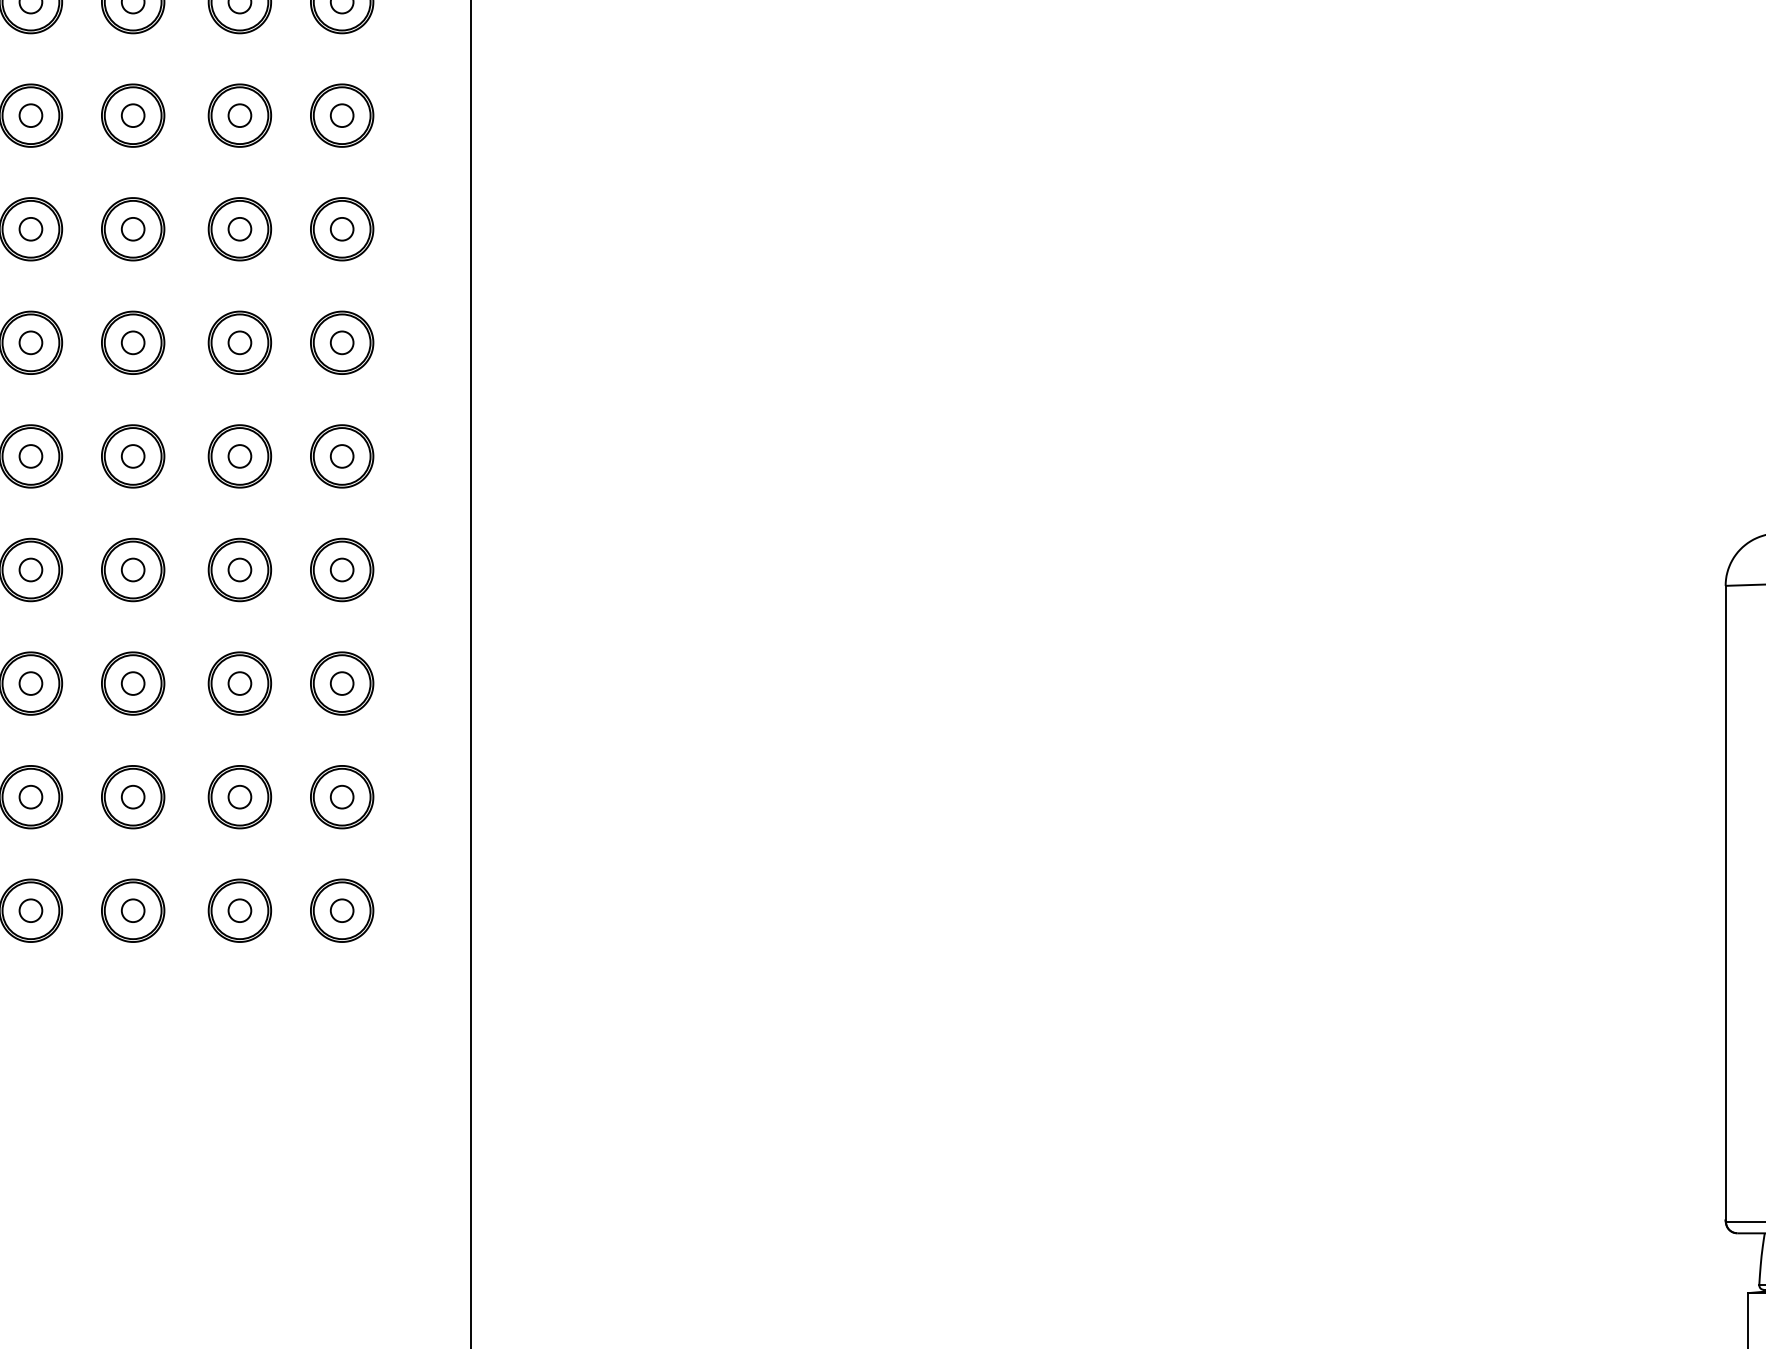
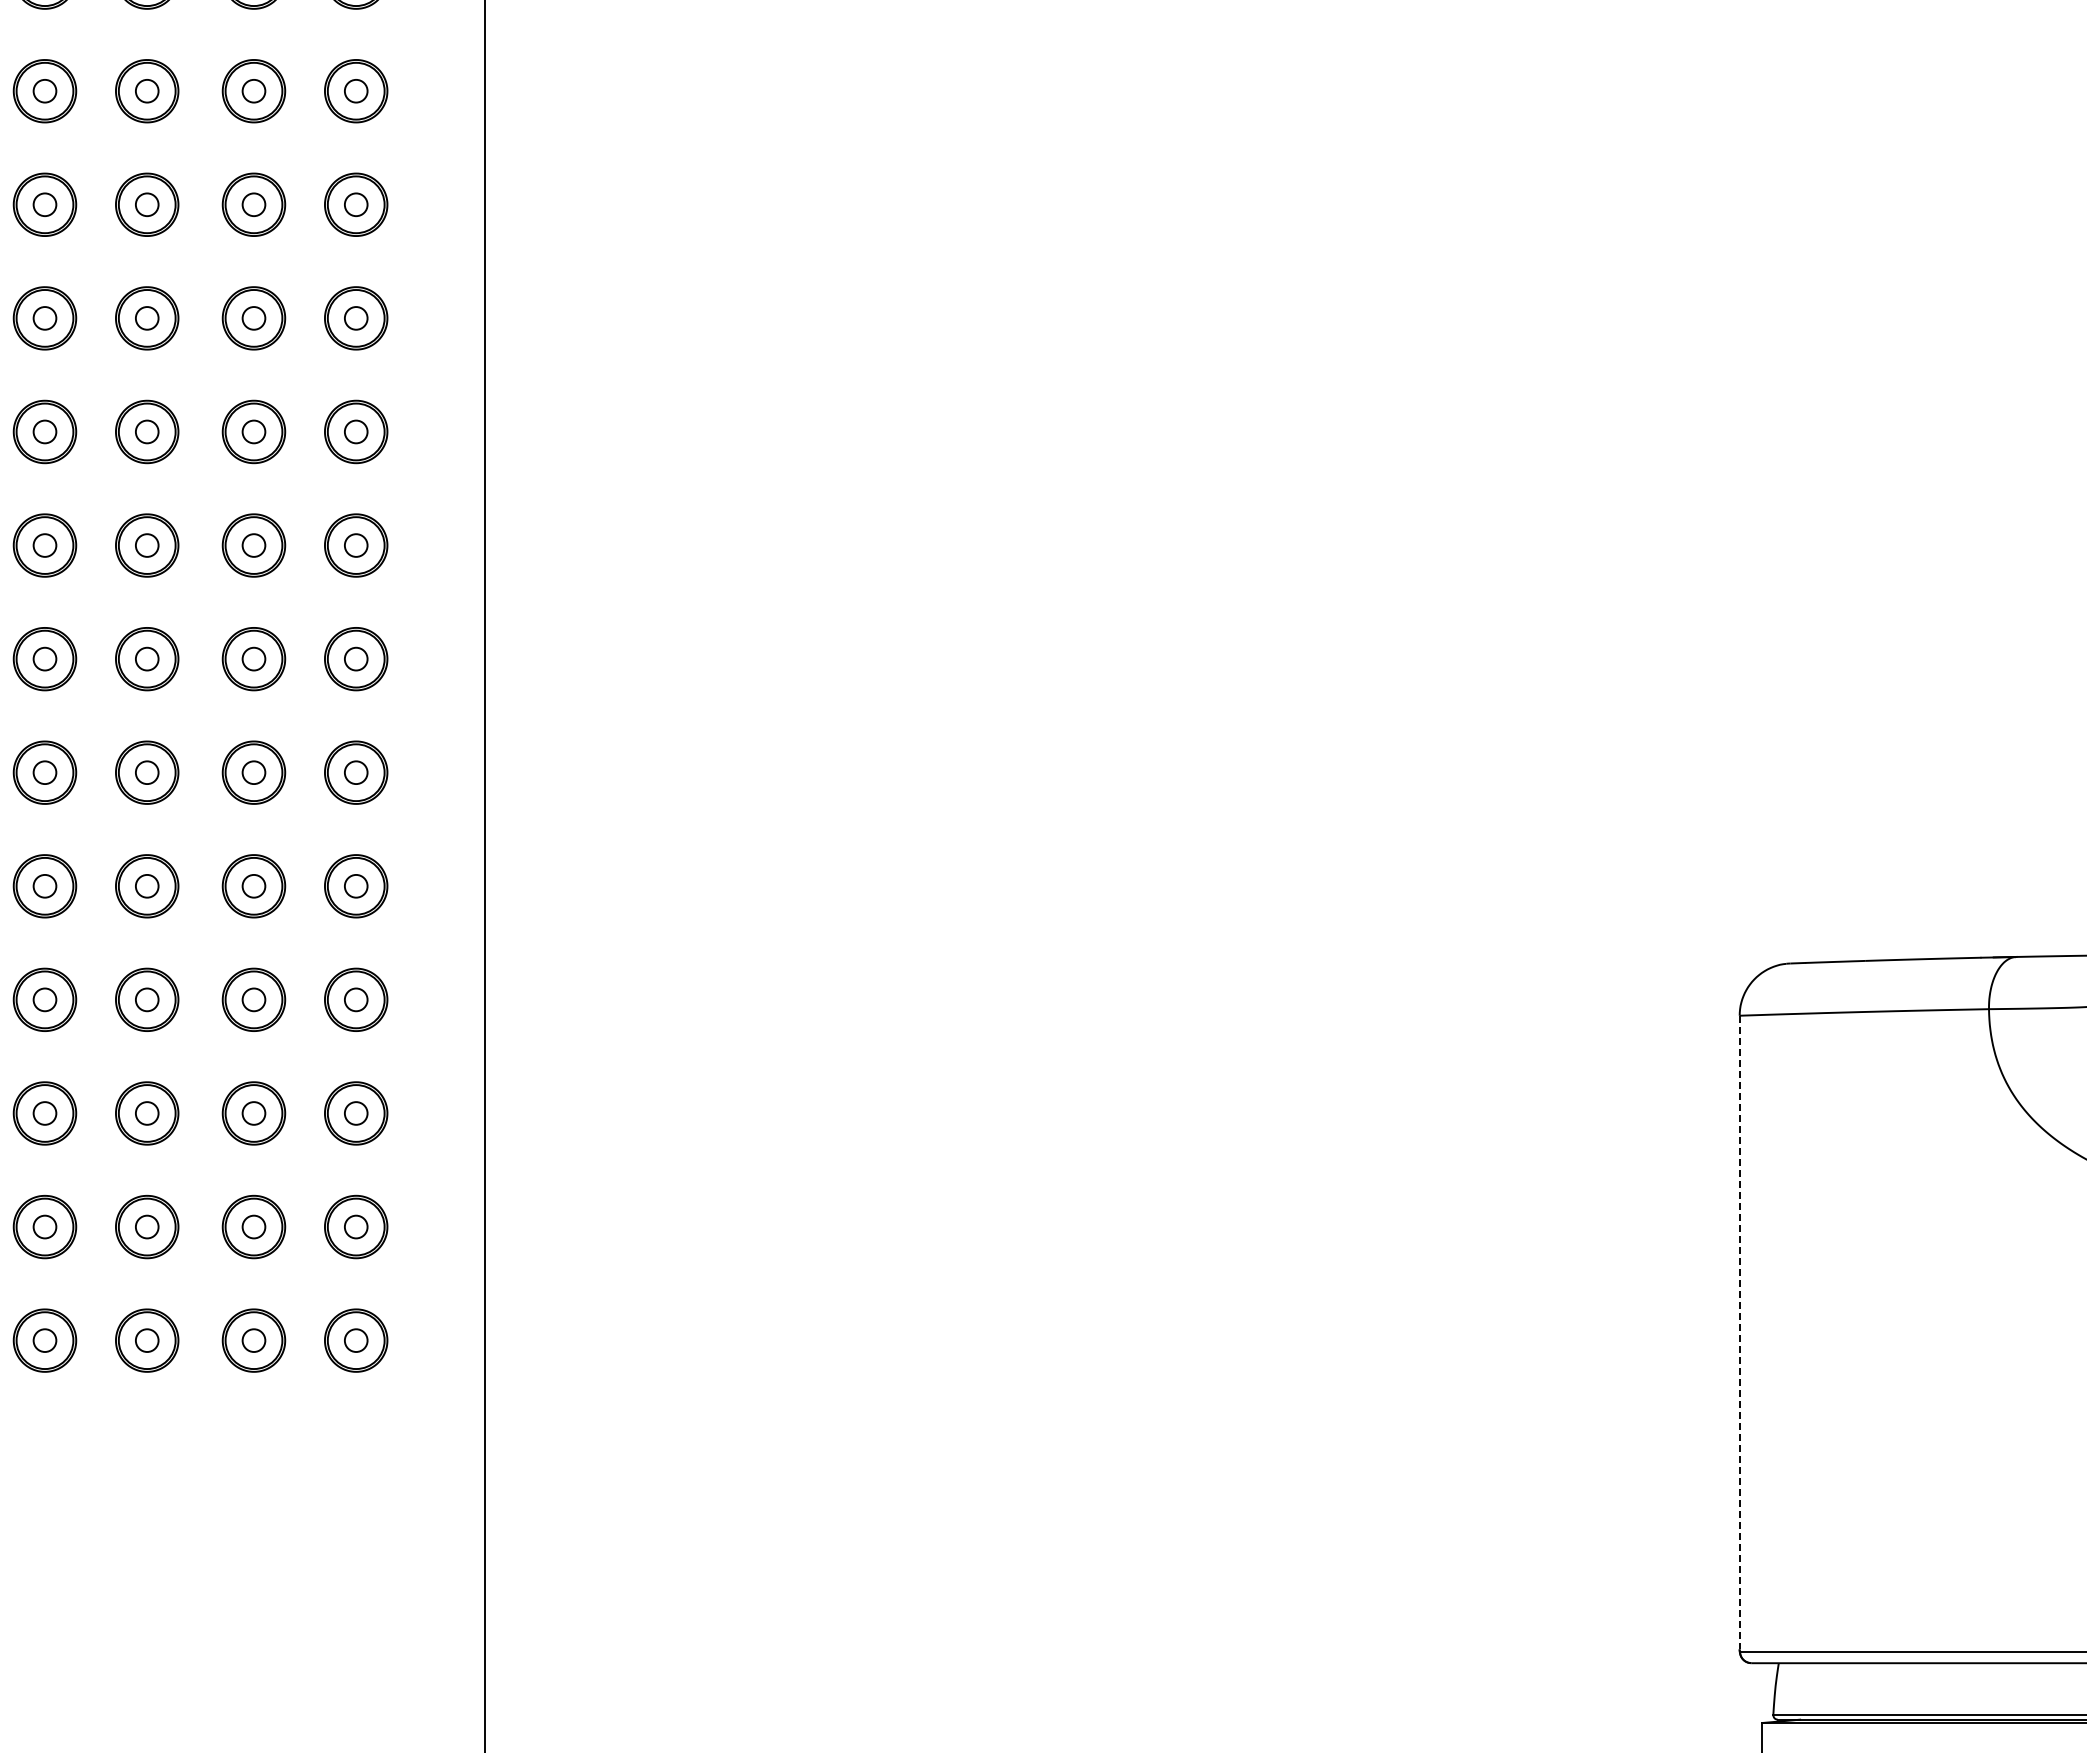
line: (1725, 902) -> (1739, 1332), solid -> dashed

